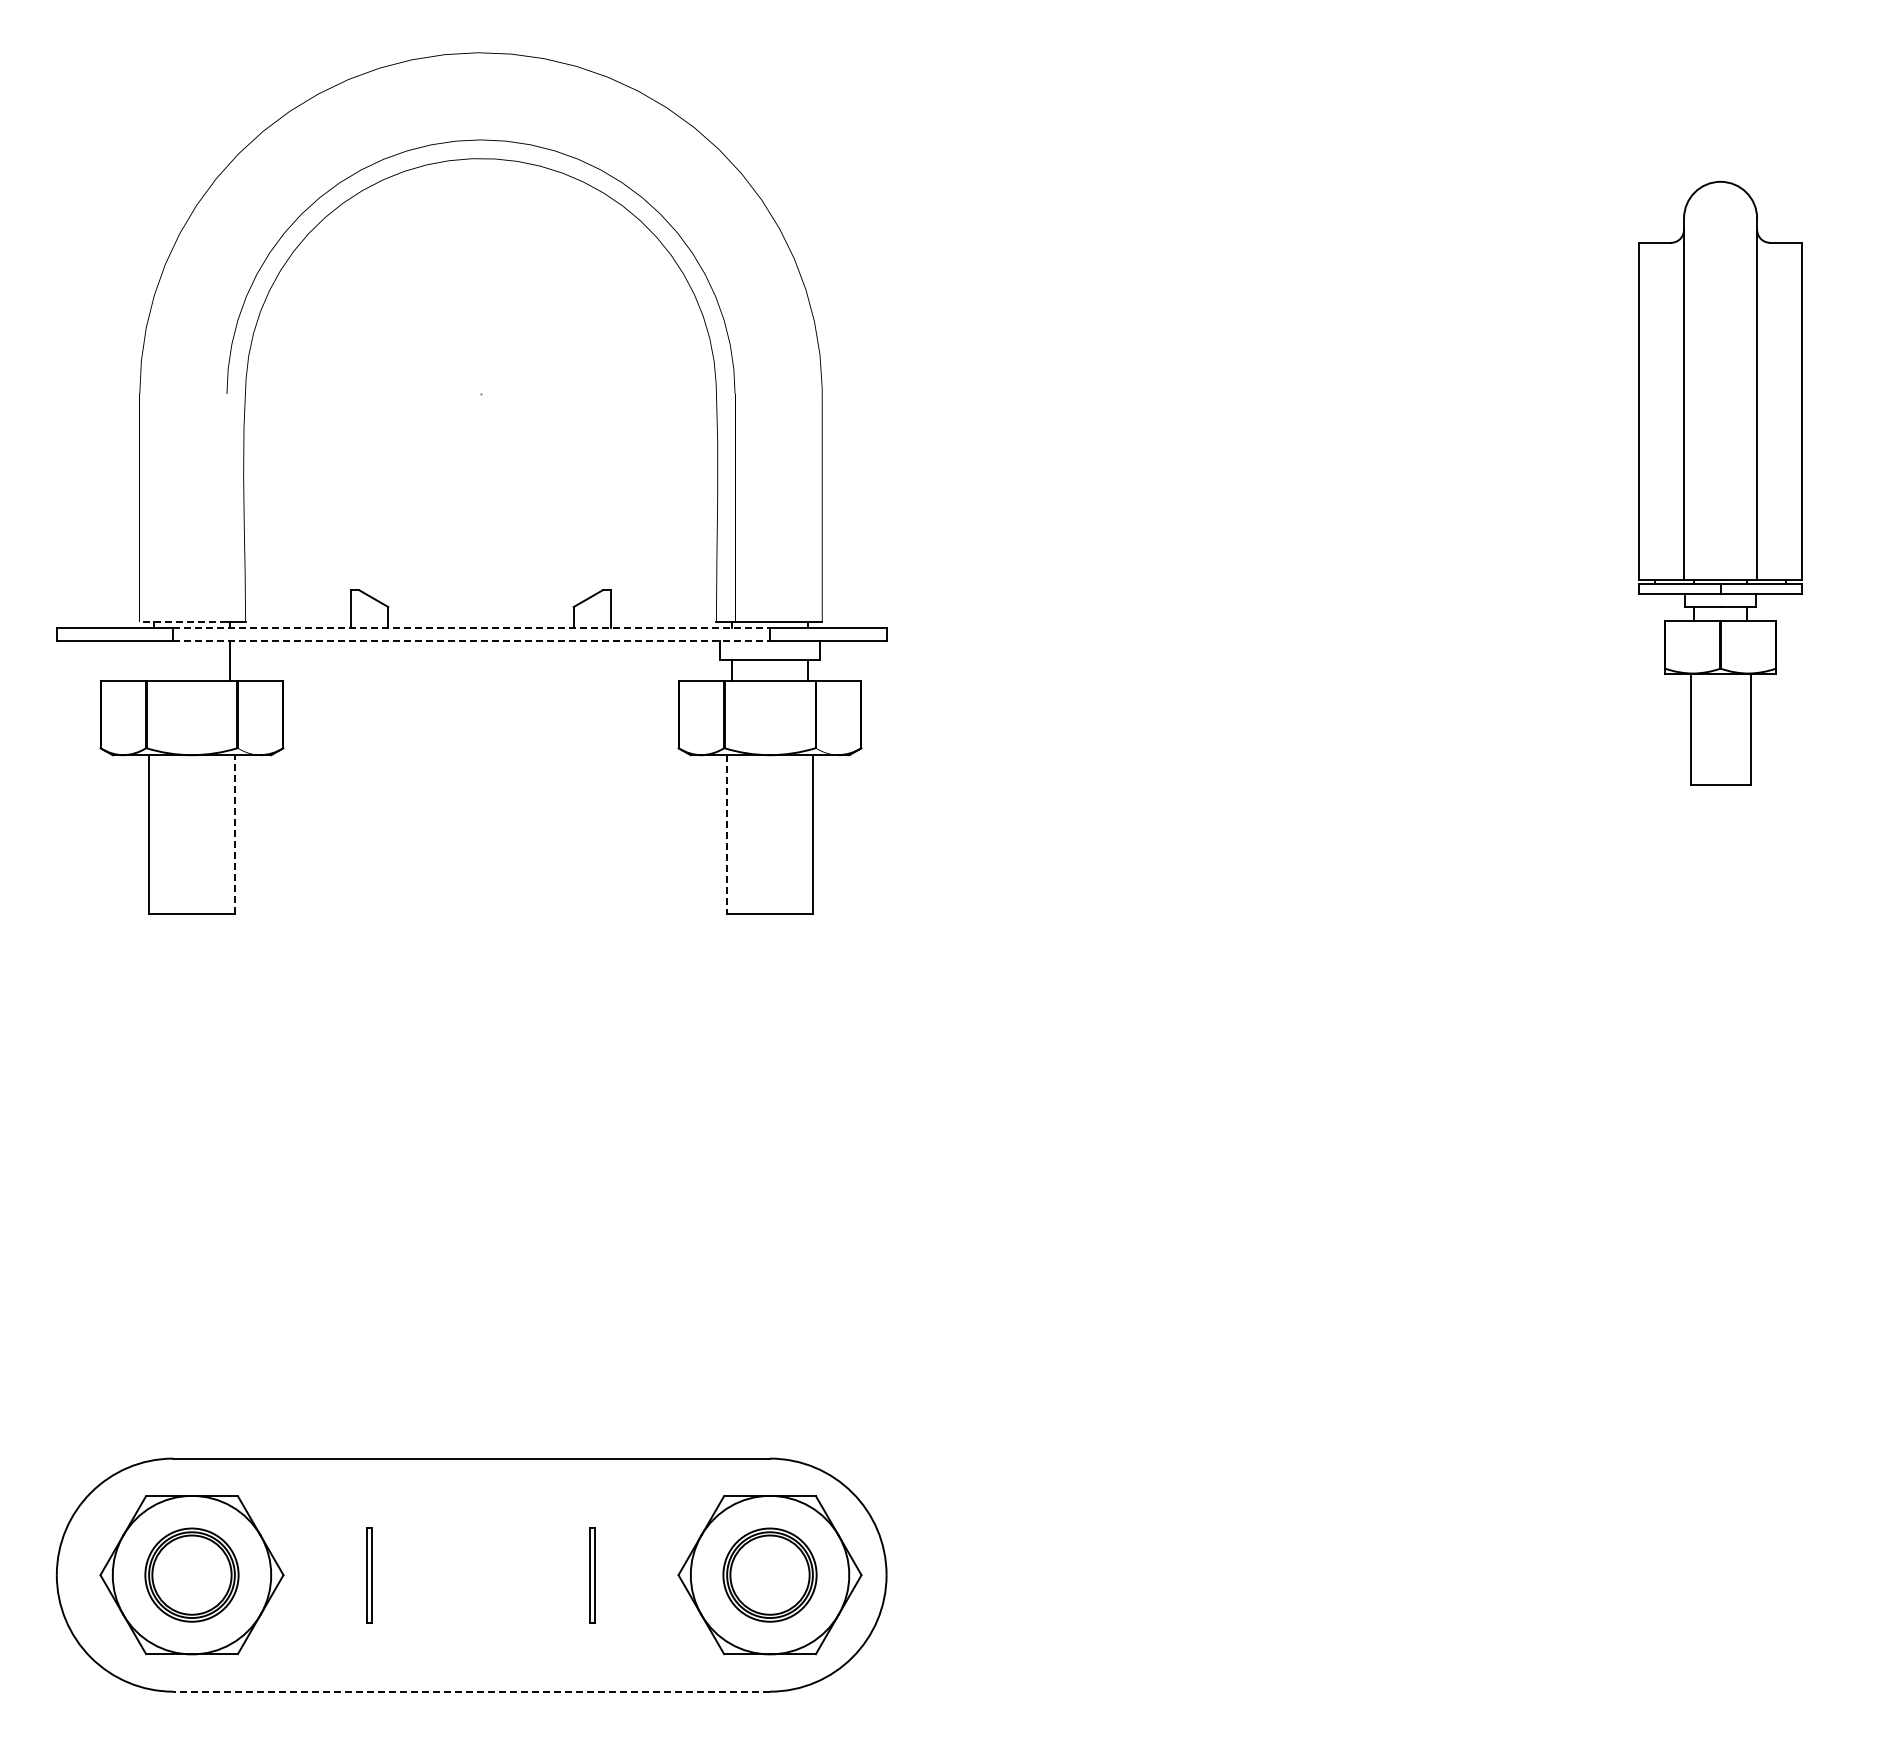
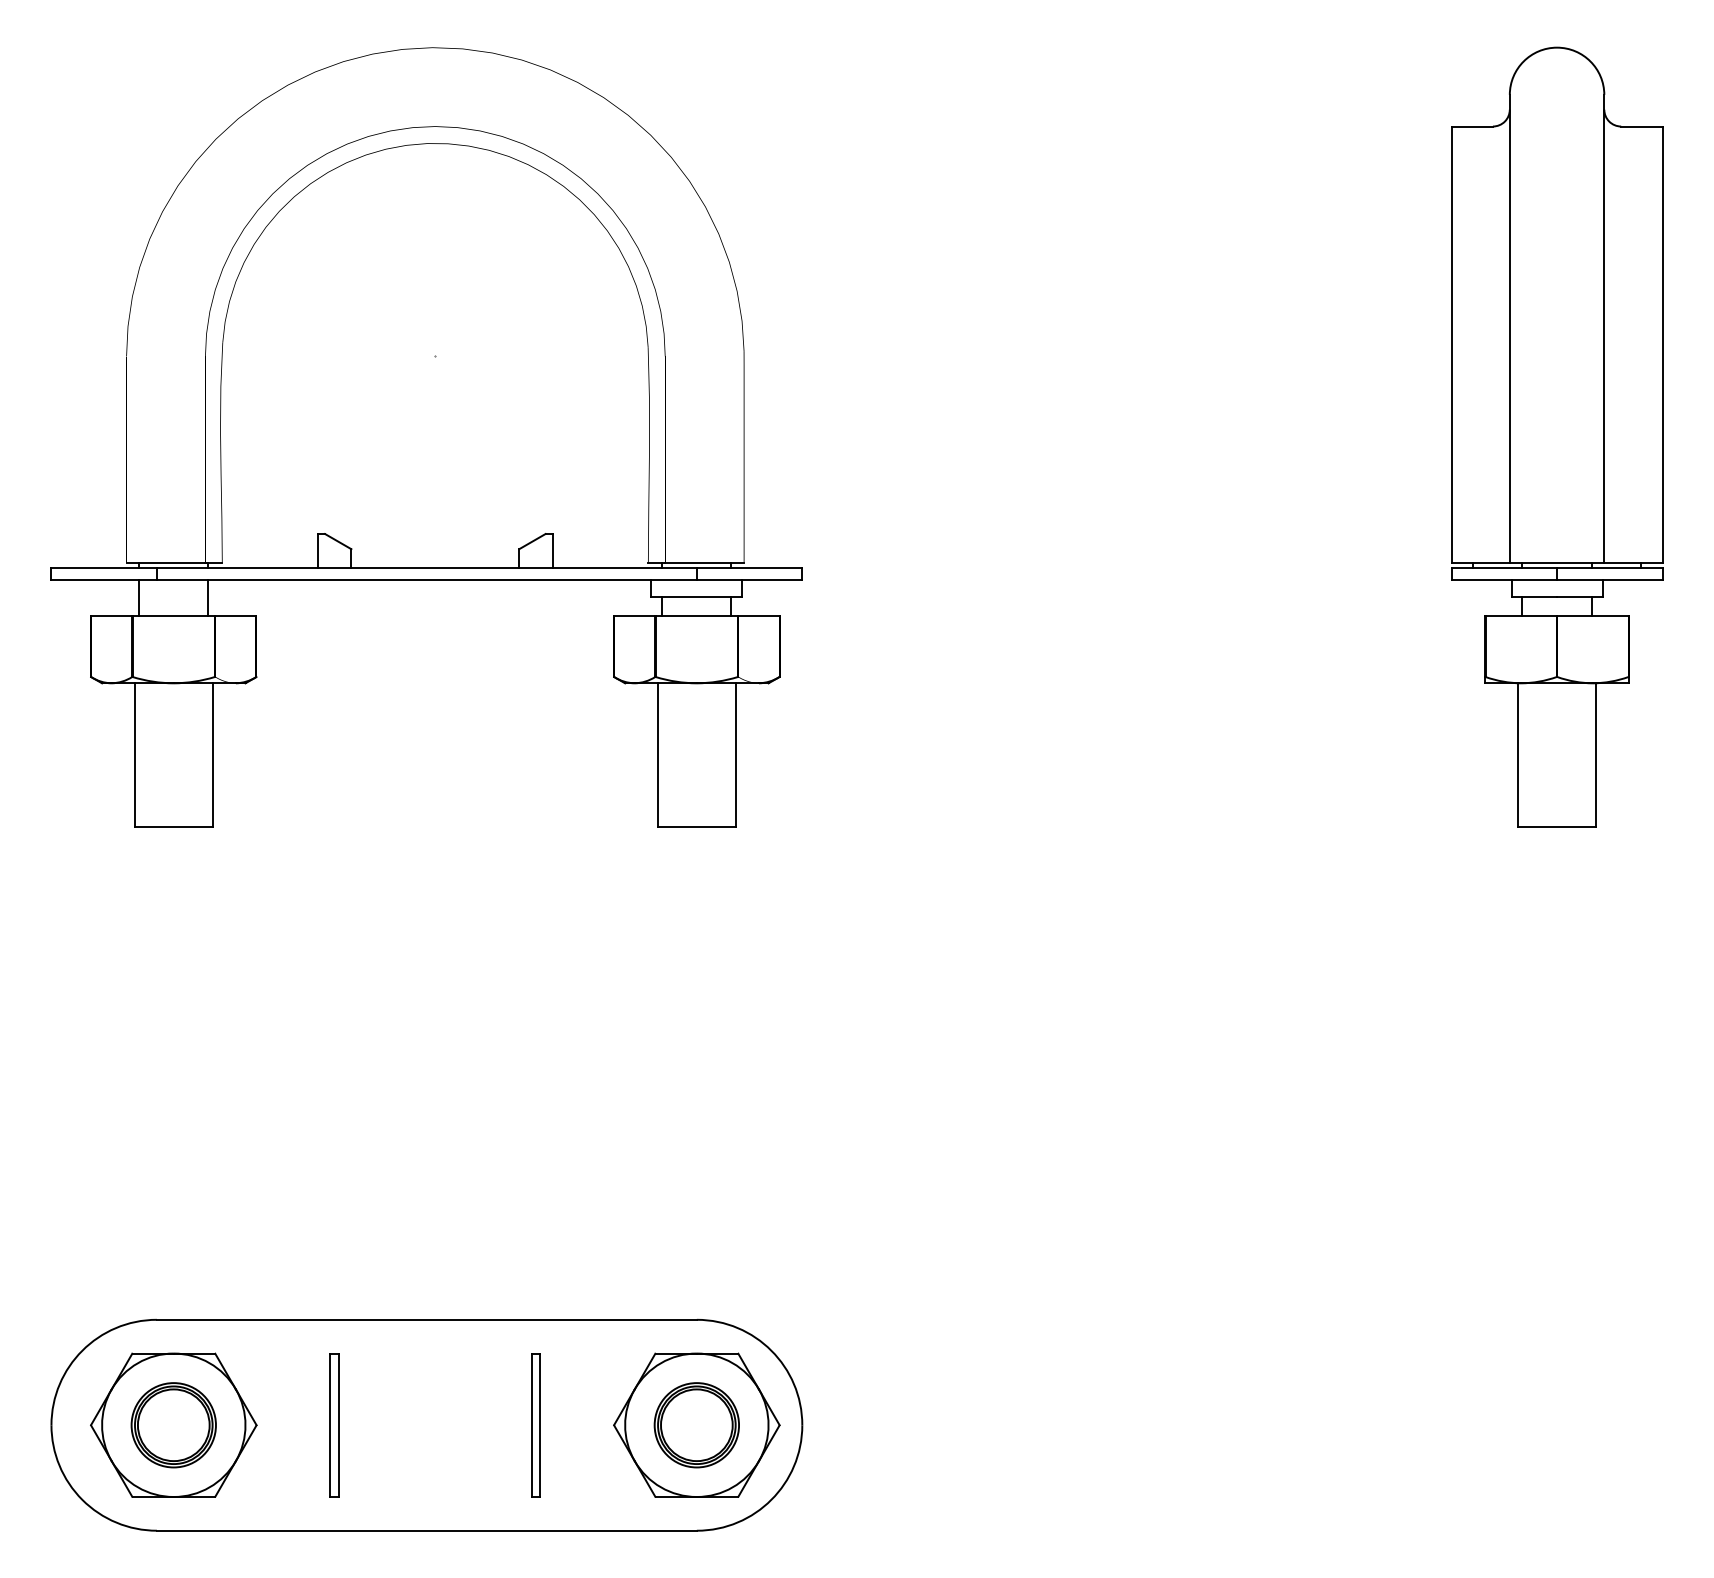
part: (1720, 482) -> (1556, 436), size x1.43
line: (183, 621) -> (166, 562), dashed -> solid
line: (472, 627) -> (427, 567), dashed -> solid
line: (472, 641) -> (427, 580), dashed -> solid
line: (153, 660) -> (138, 597), added
line: (234, 833) -> (212, 754), dashed -> solid
line: (727, 834) -> (658, 755), dashed -> solid
part: (369, 1574) -> (334, 1424), size x1.67
part: (592, 1574) -> (536, 1424), size x1.67
line: (471, 1691) -> (426, 1530), dashed -> solid

